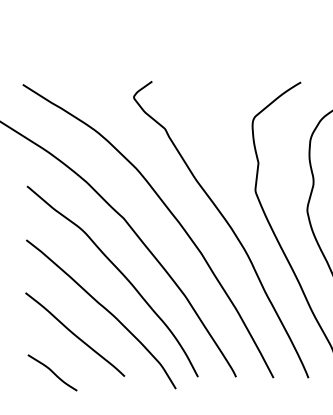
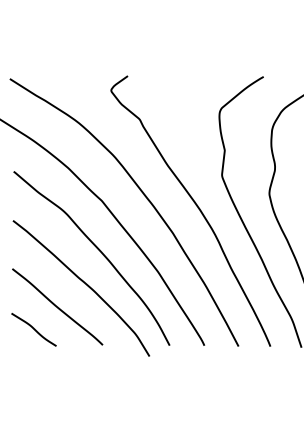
curve: (52, 372) -> (33, 329), moved

